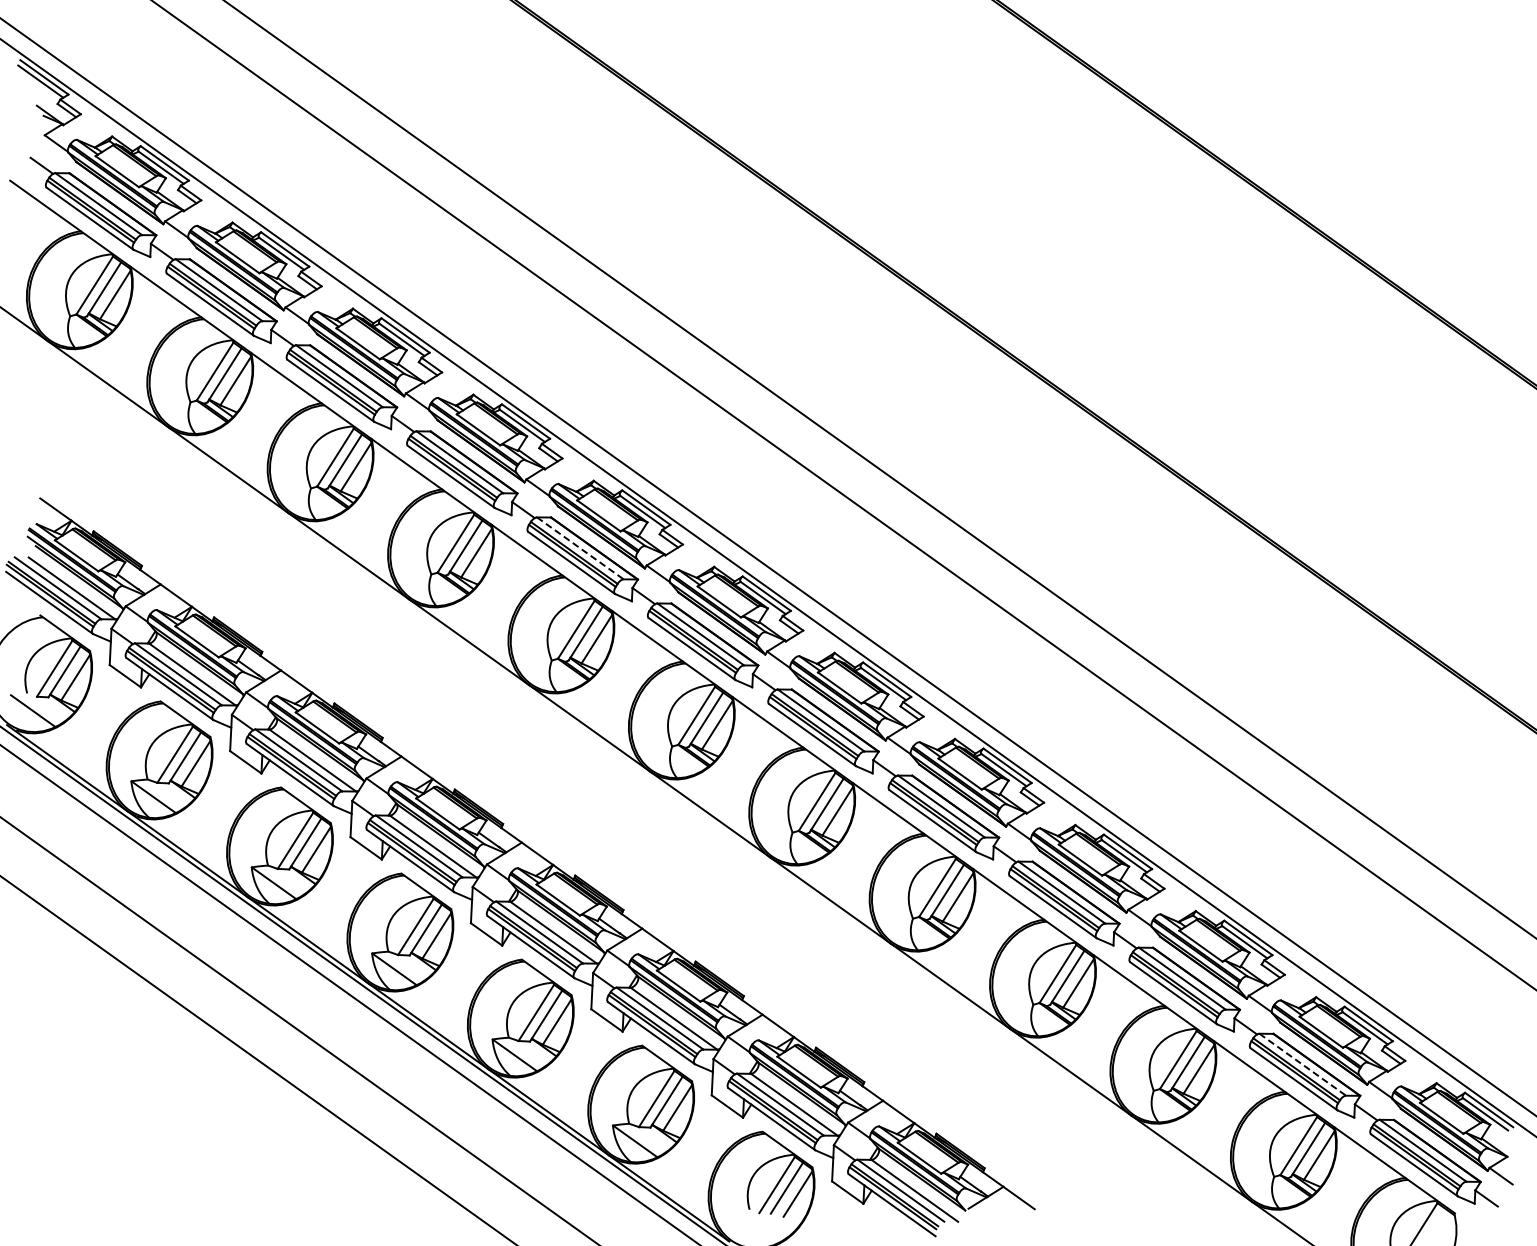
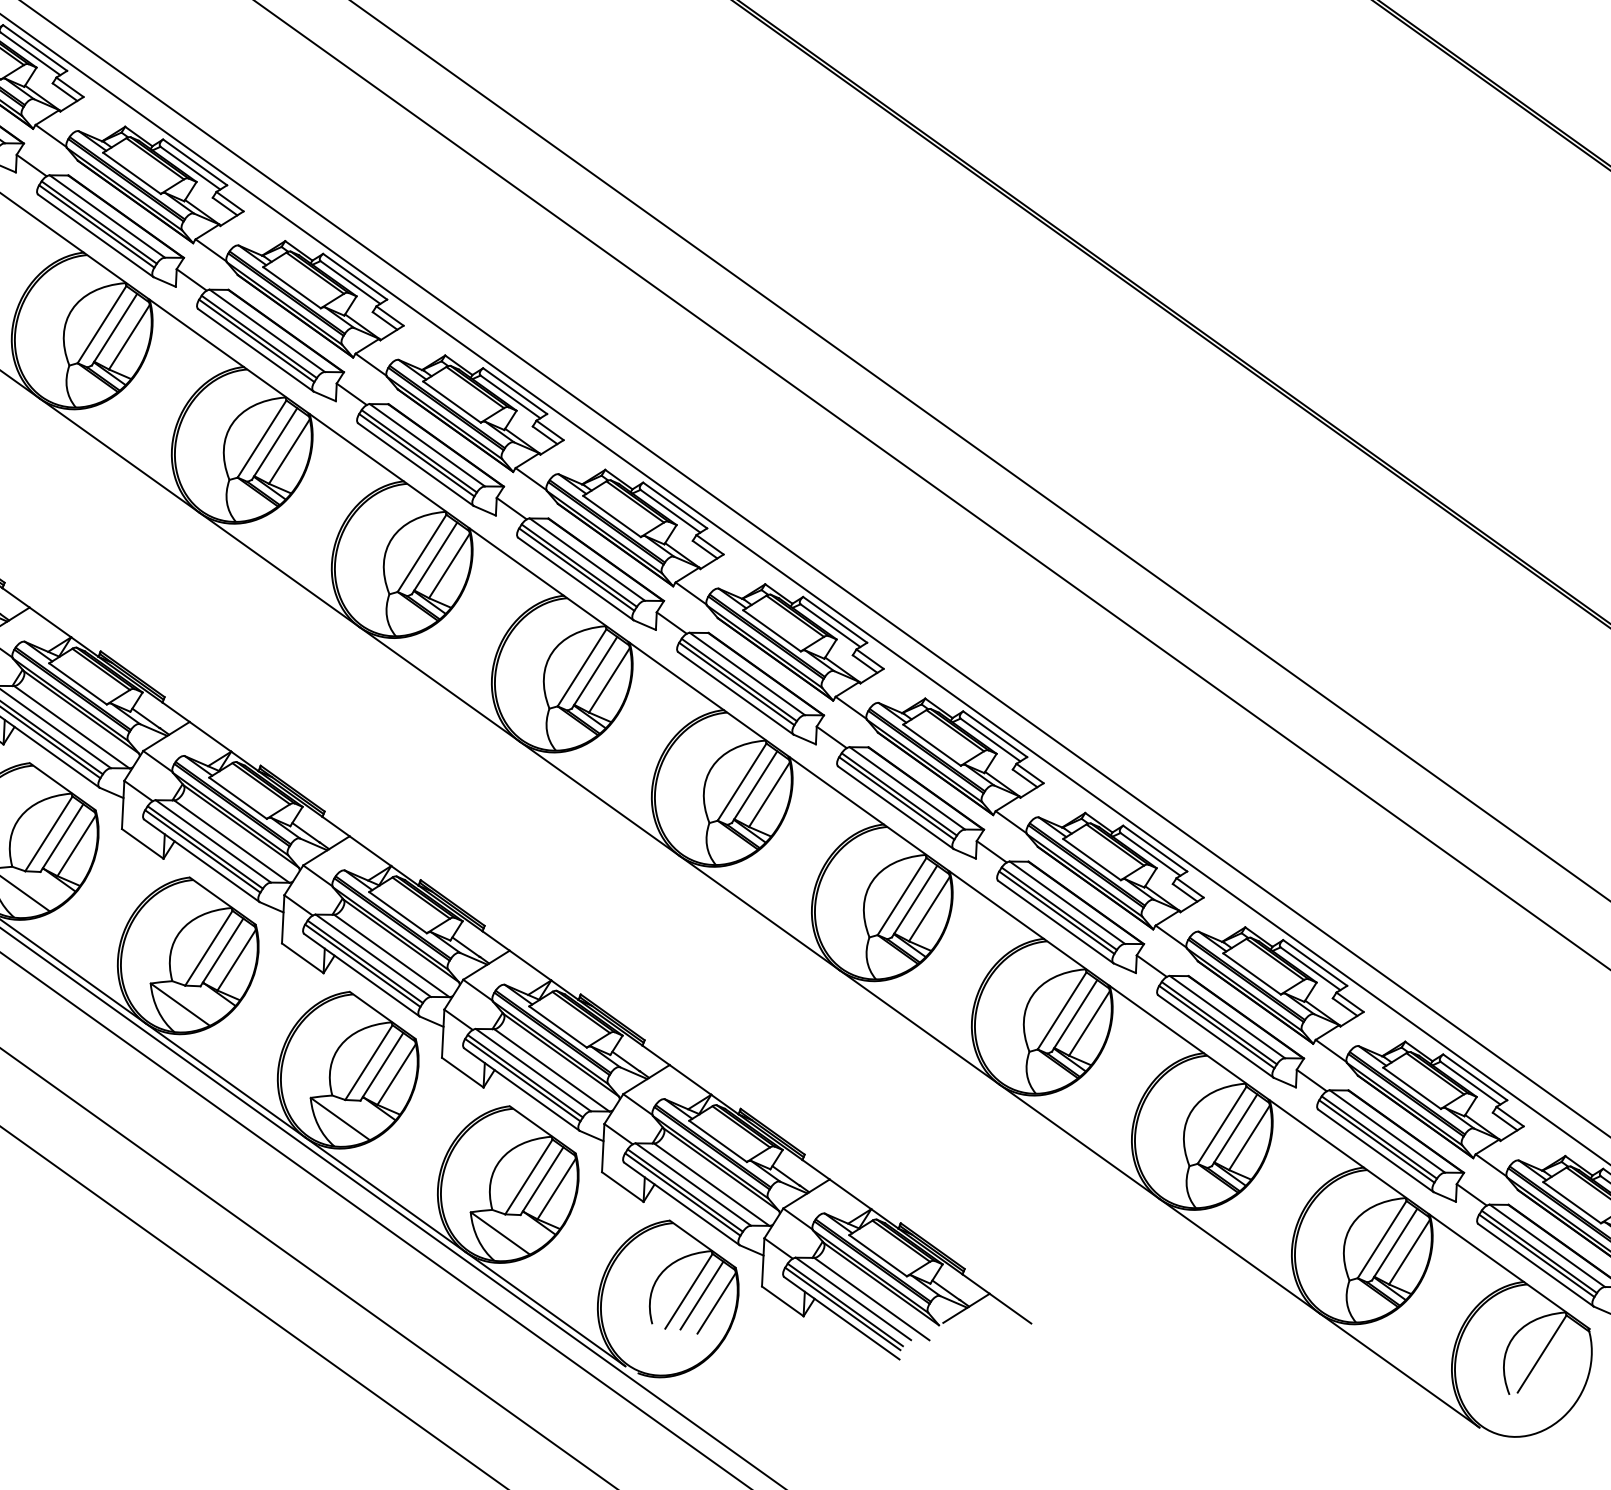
line: (580, 548) -> (427, 445), dashed -> solid
line: (1303, 1065) -> (1388, 1132), dashed -> solid

